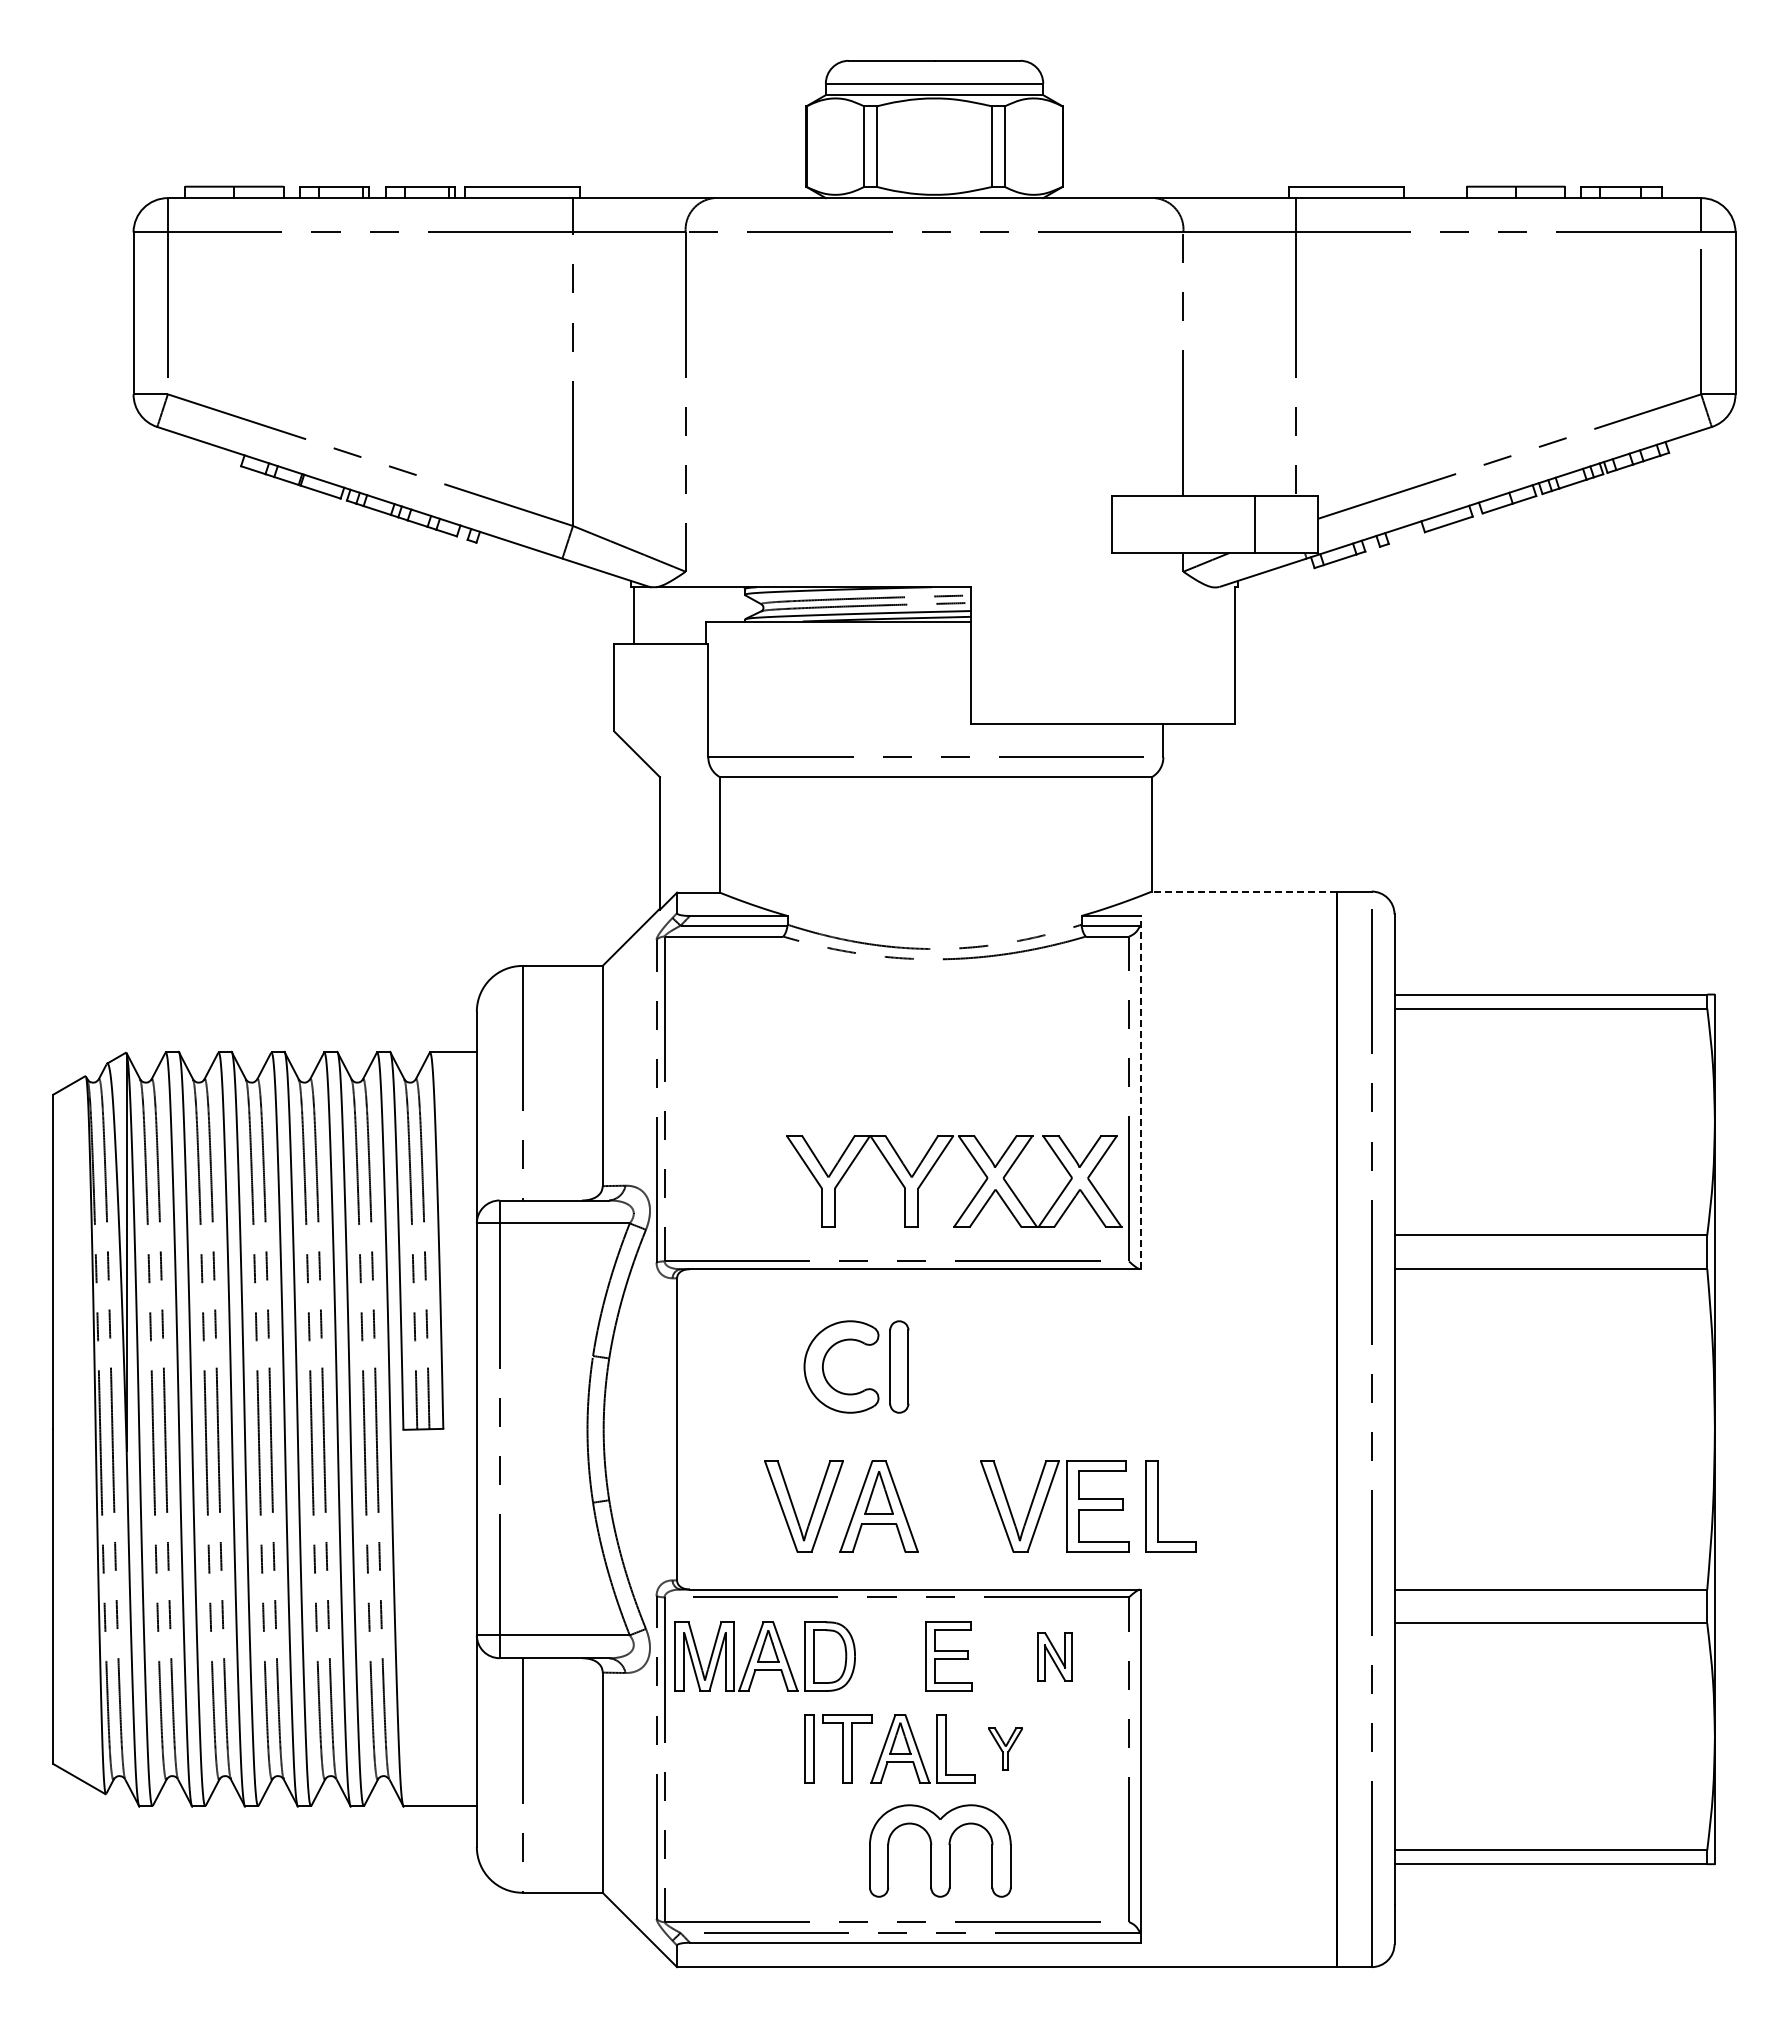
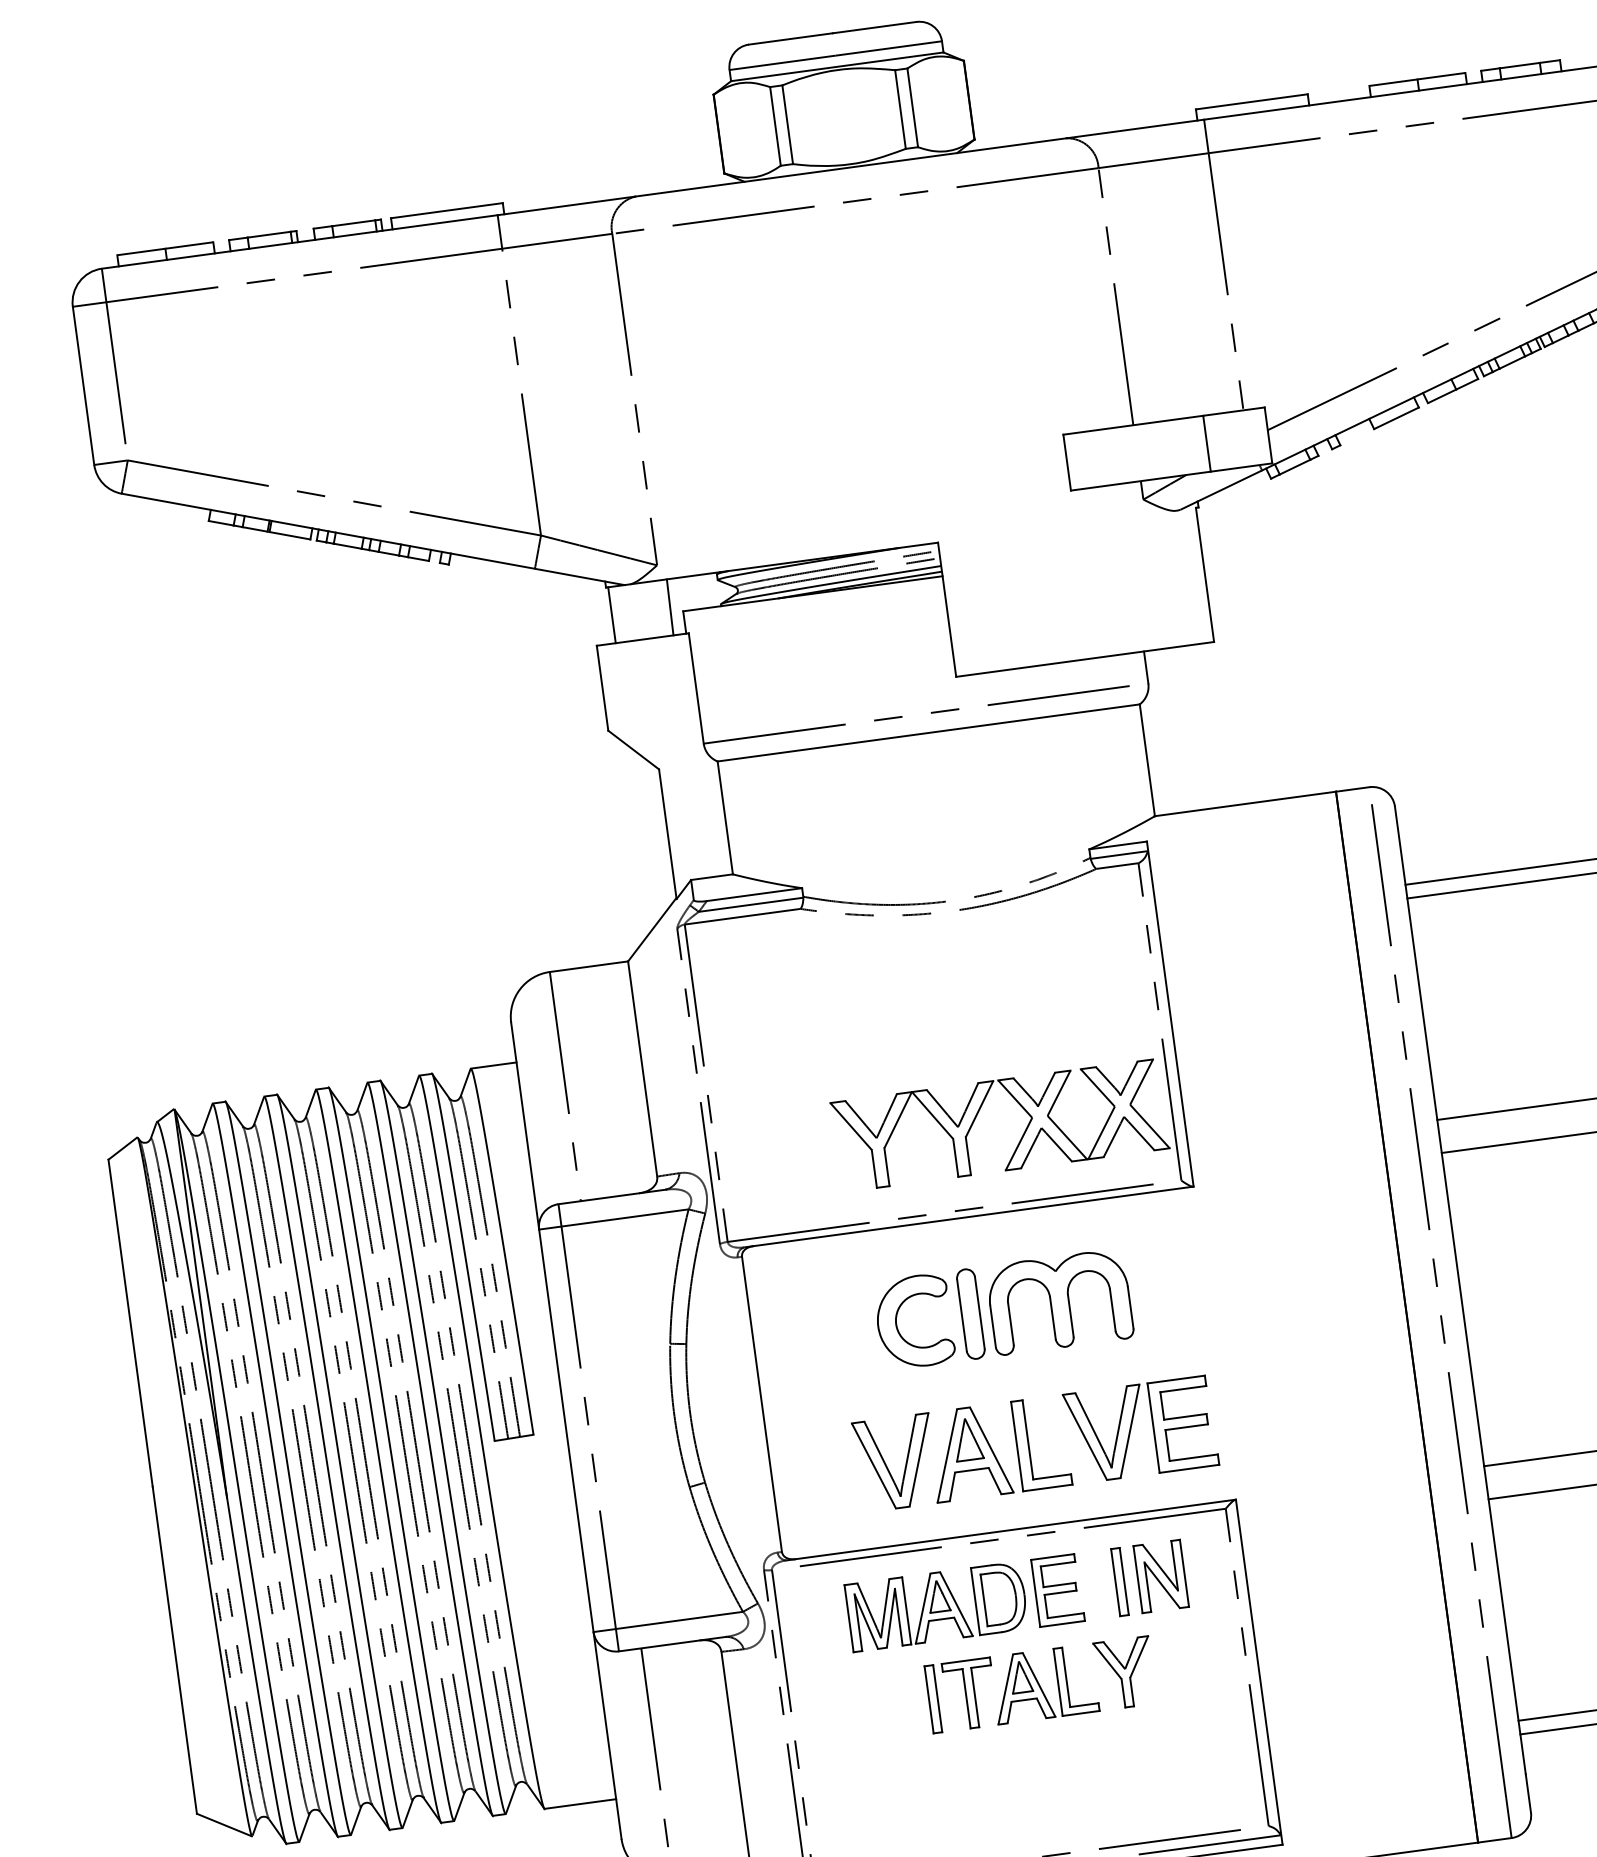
line: (692, 615) -> (669, 607), added
line: (1244, 891) -> (1245, 803), dashed -> solid
line: (1140, 1092) -> (1170, 1014), dashed -> solid
part: (1158, 1506) -> (1029, 1444), moved
part: (764, 1656) -> (936, 1606), moved
part: (1012, 1656) -> (1119, 1581), added
part: (1054, 1656) -> (1160, 1576), size x1.43
part: (1005, 1748) -> (1125, 1672), size x1.67
part: (940, 1850) -> (1059, 1301), moved

